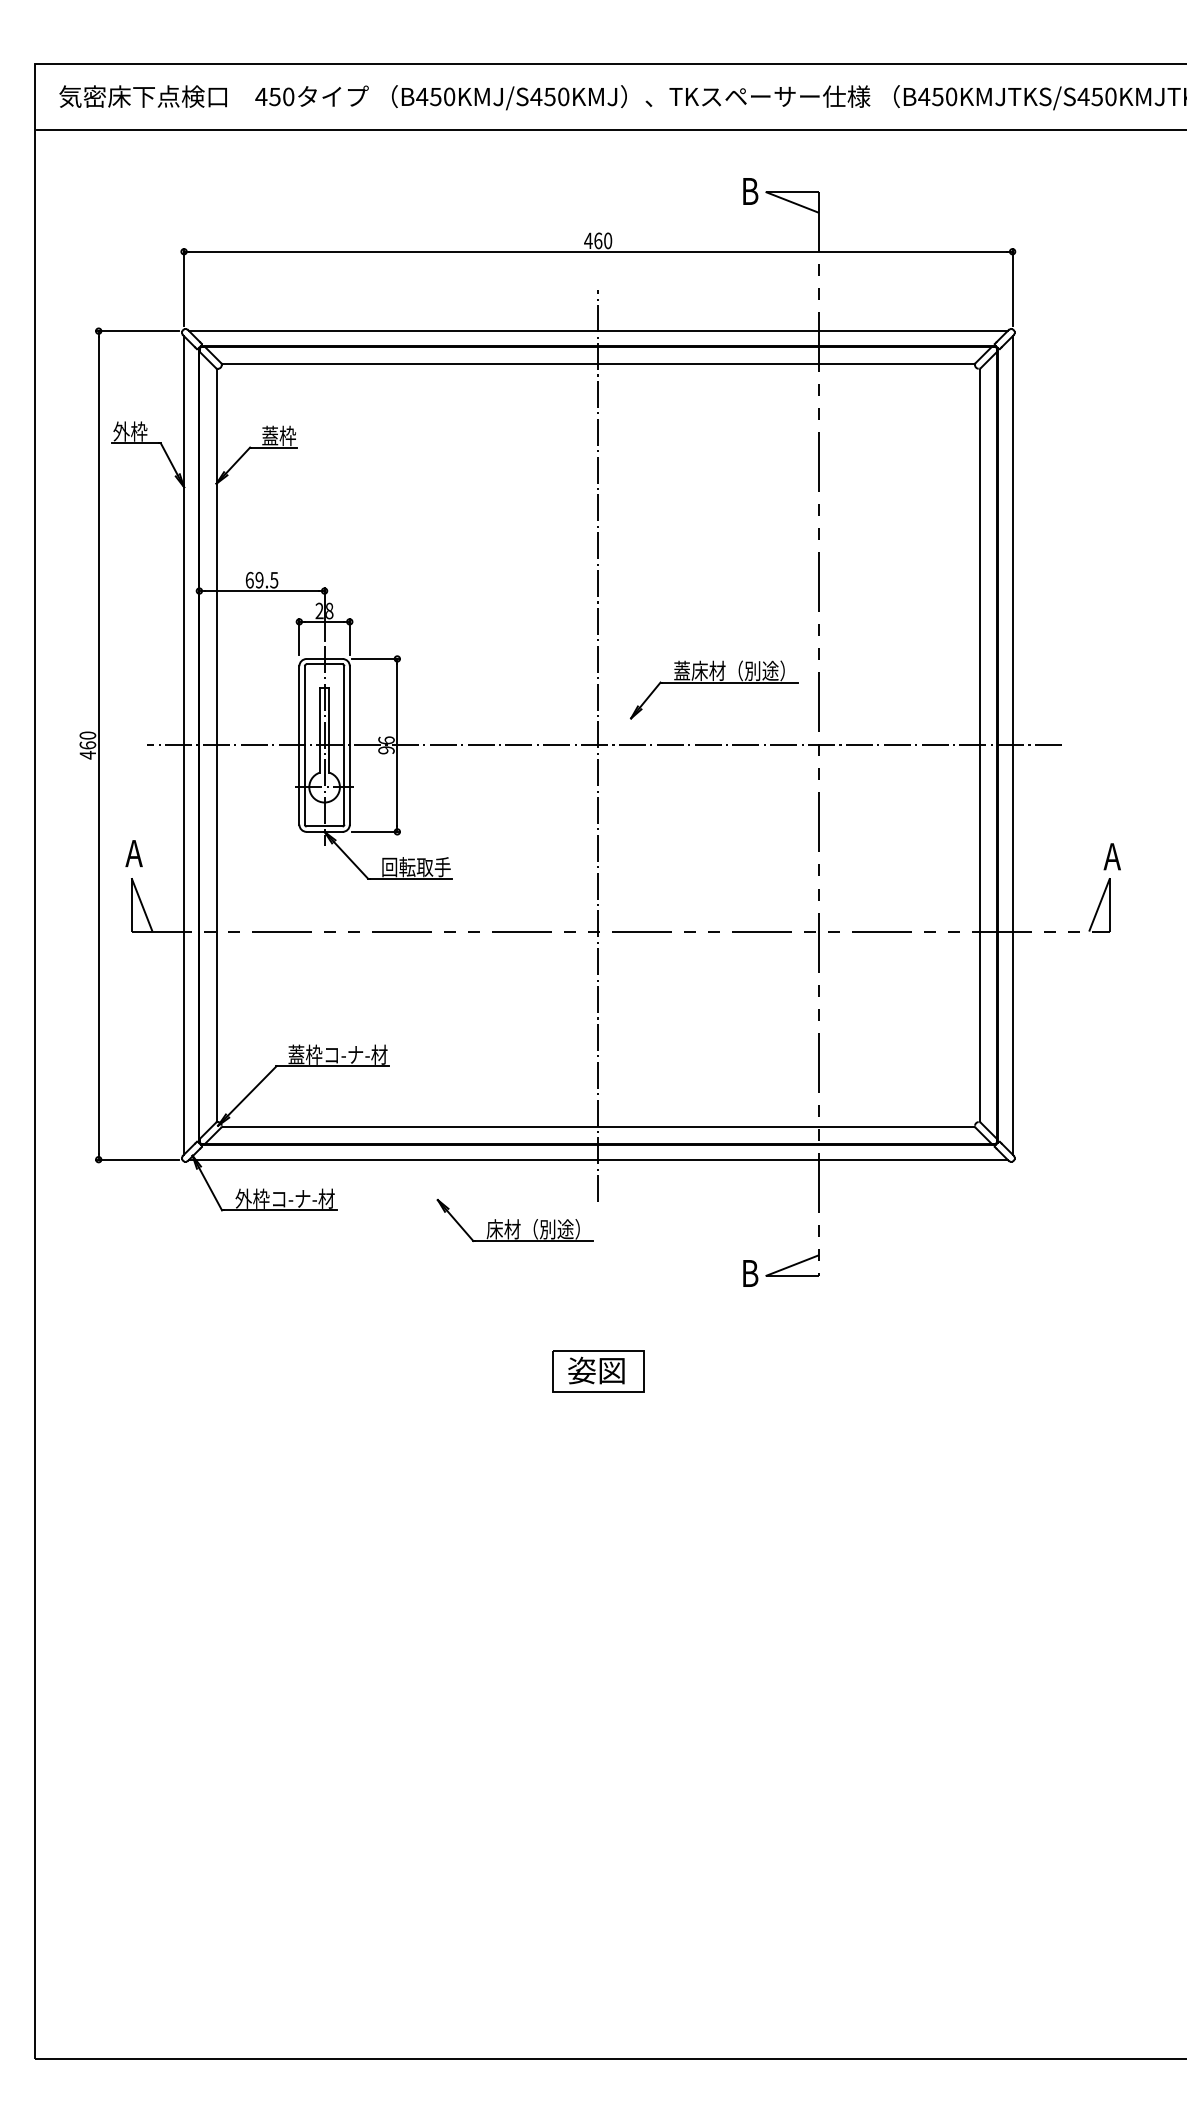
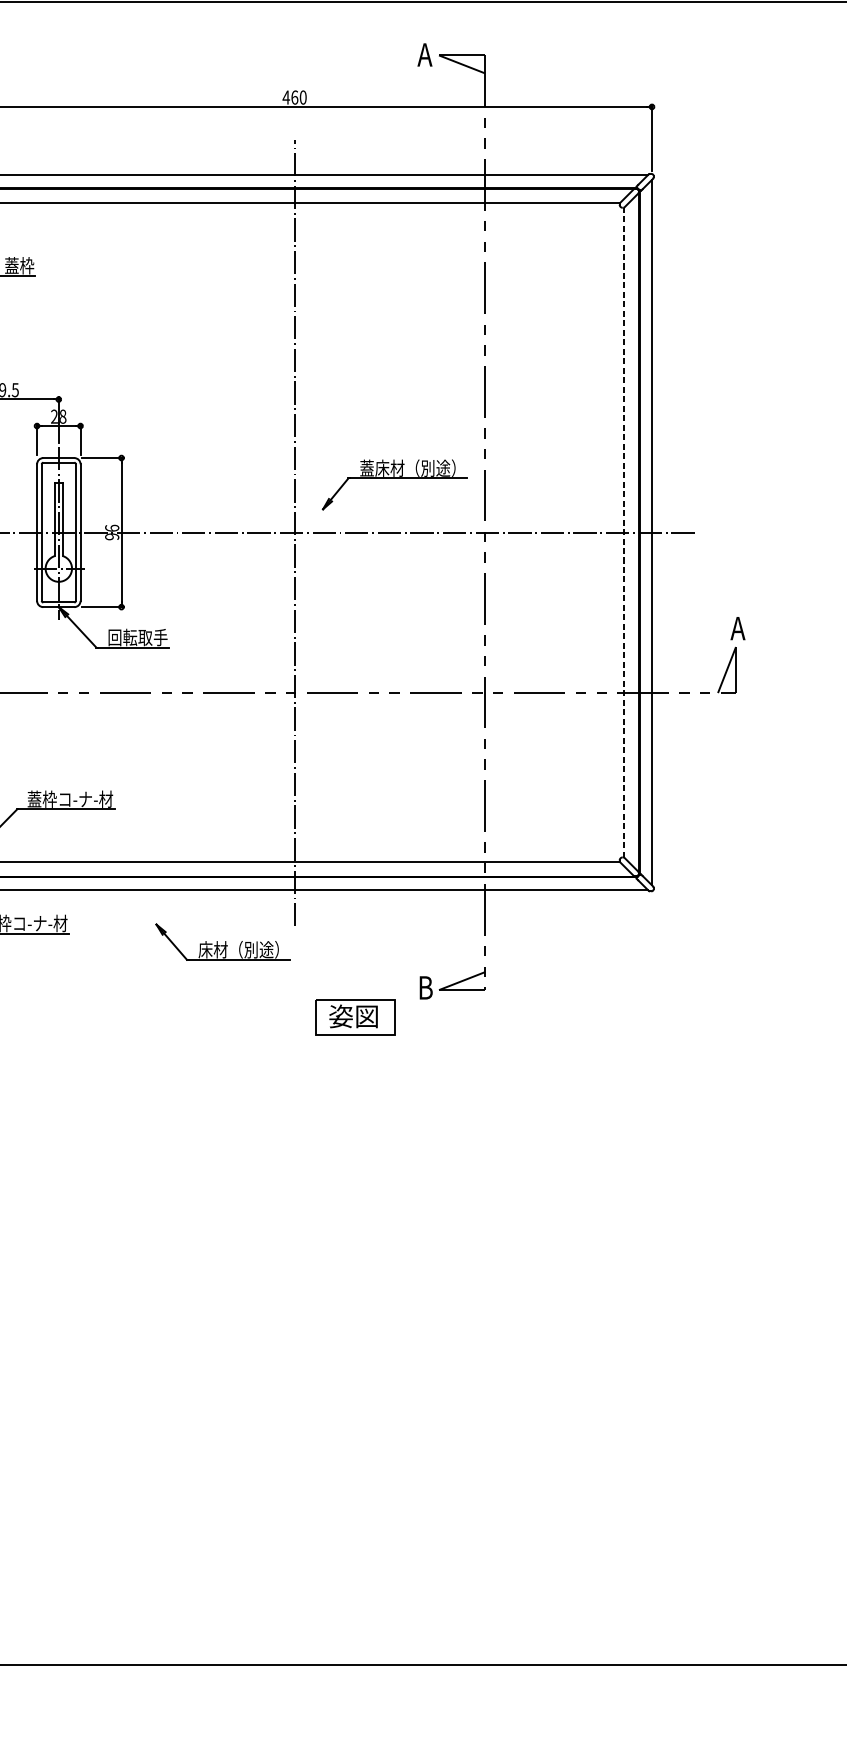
text: (749, 191) -> (425, 54), B -> A
line: (980, 745) -> (624, 532), solid -> dashed
part: (598, 1371) -> (355, 1017), moved

